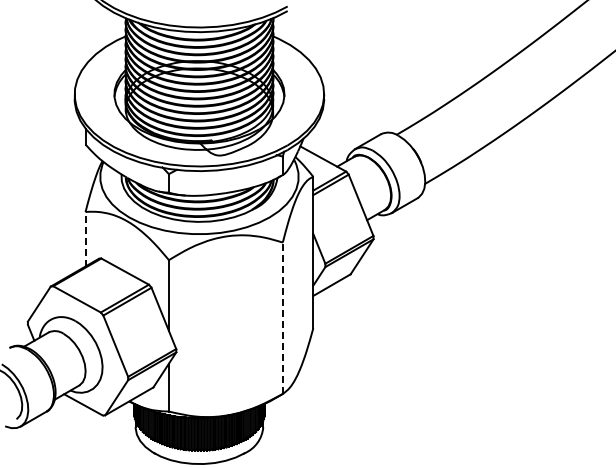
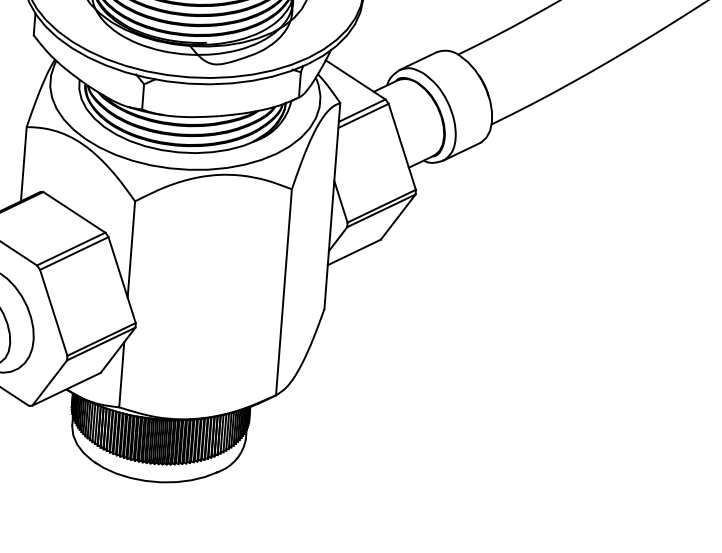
line: (85, 238) -> (23, 163), dashed -> solid
line: (282, 318) -> (283, 292), dashed -> solid

